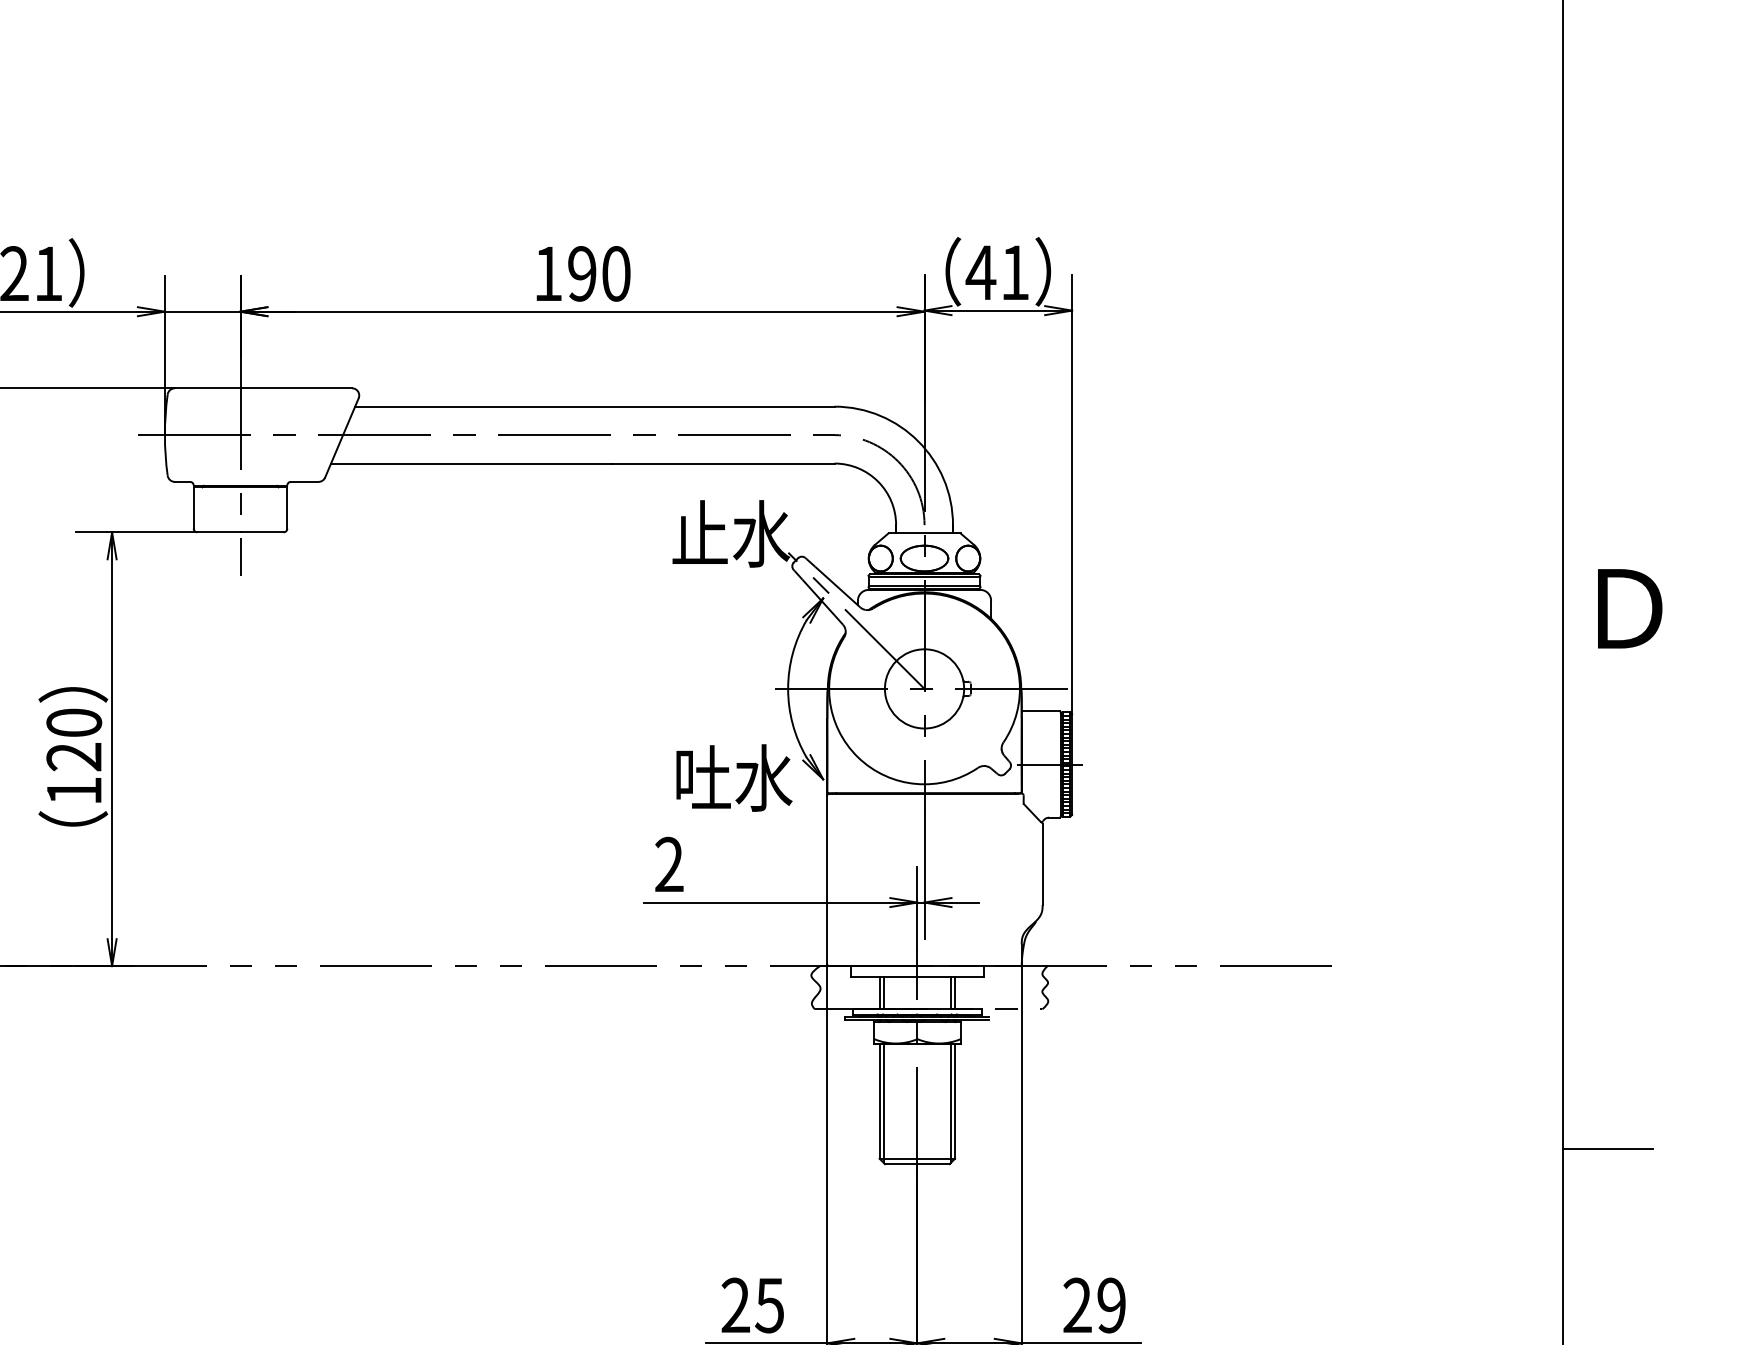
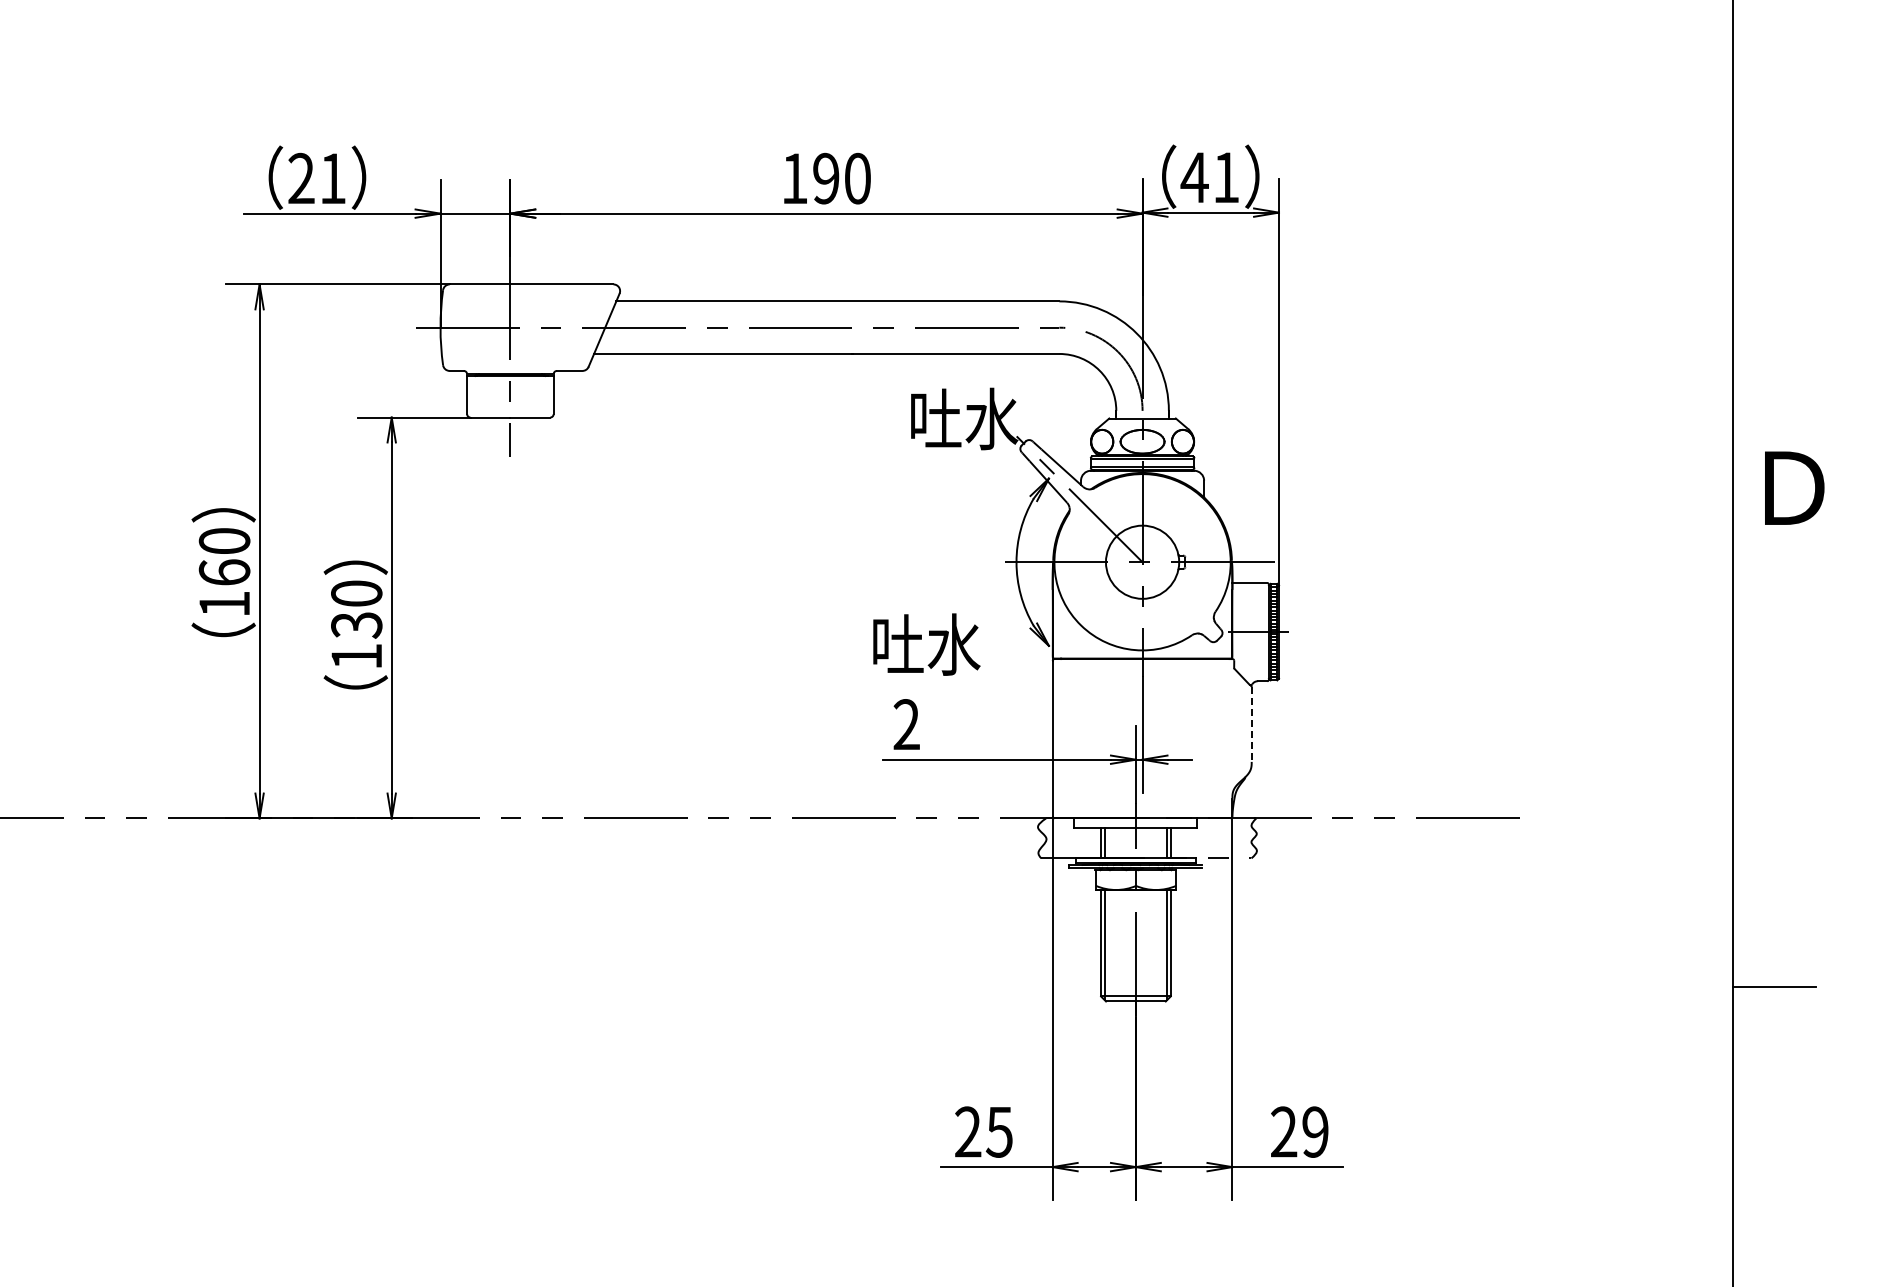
text: (700, 532) -> (935, 417), 止水 -> 吐水
text: (74, 757) -> (356, 625), 120 -> 130
text: (734, 777) -> (926, 644), moved
line: (1042, 864) -> (1251, 724), solid -> dashed

